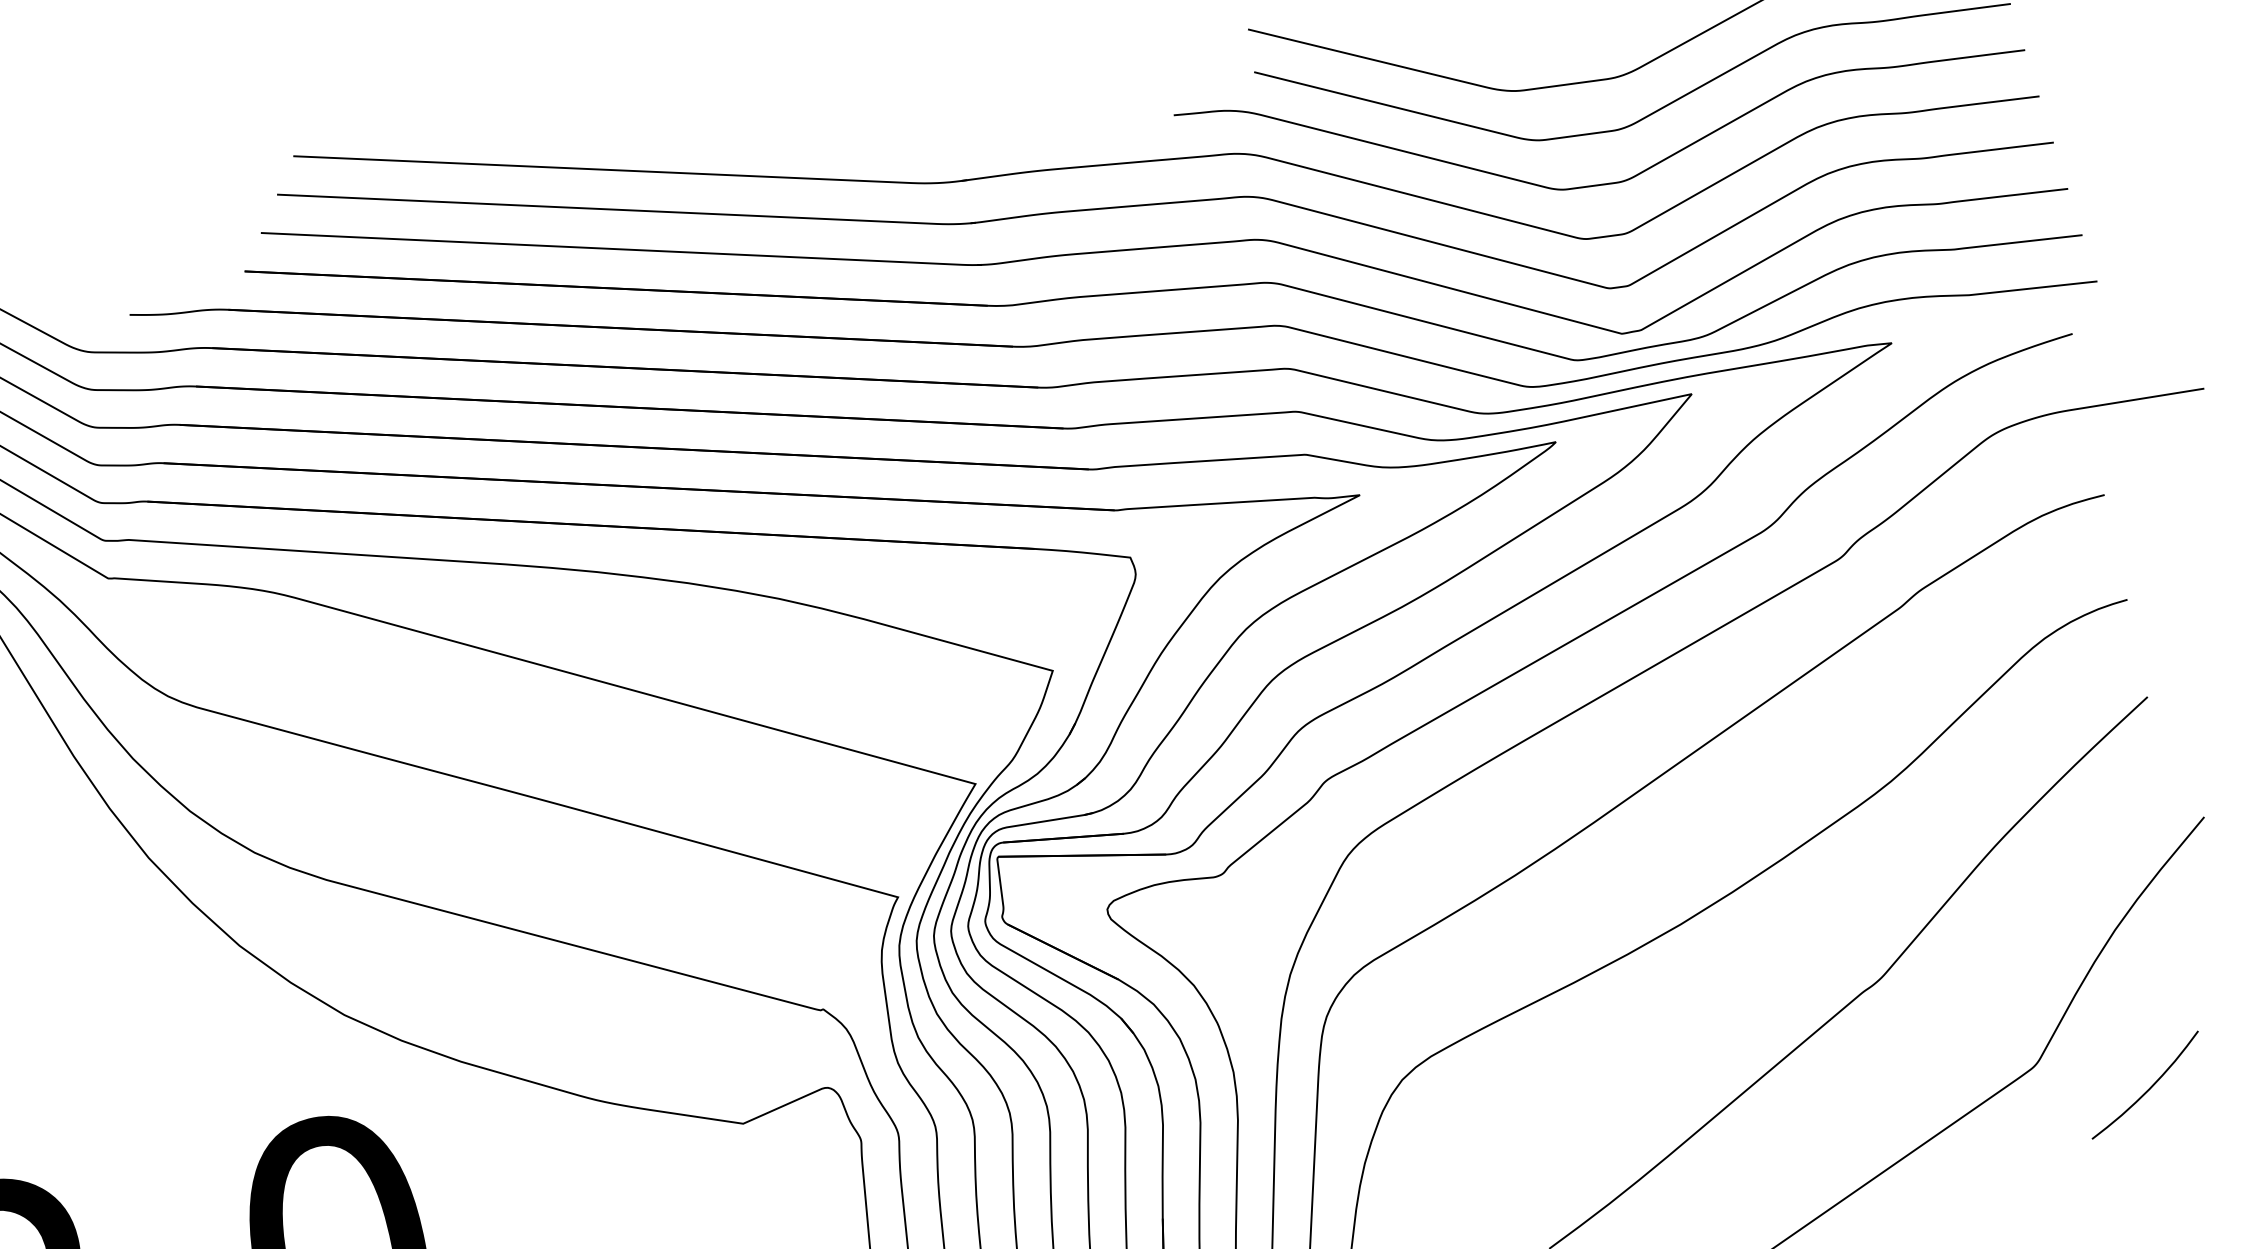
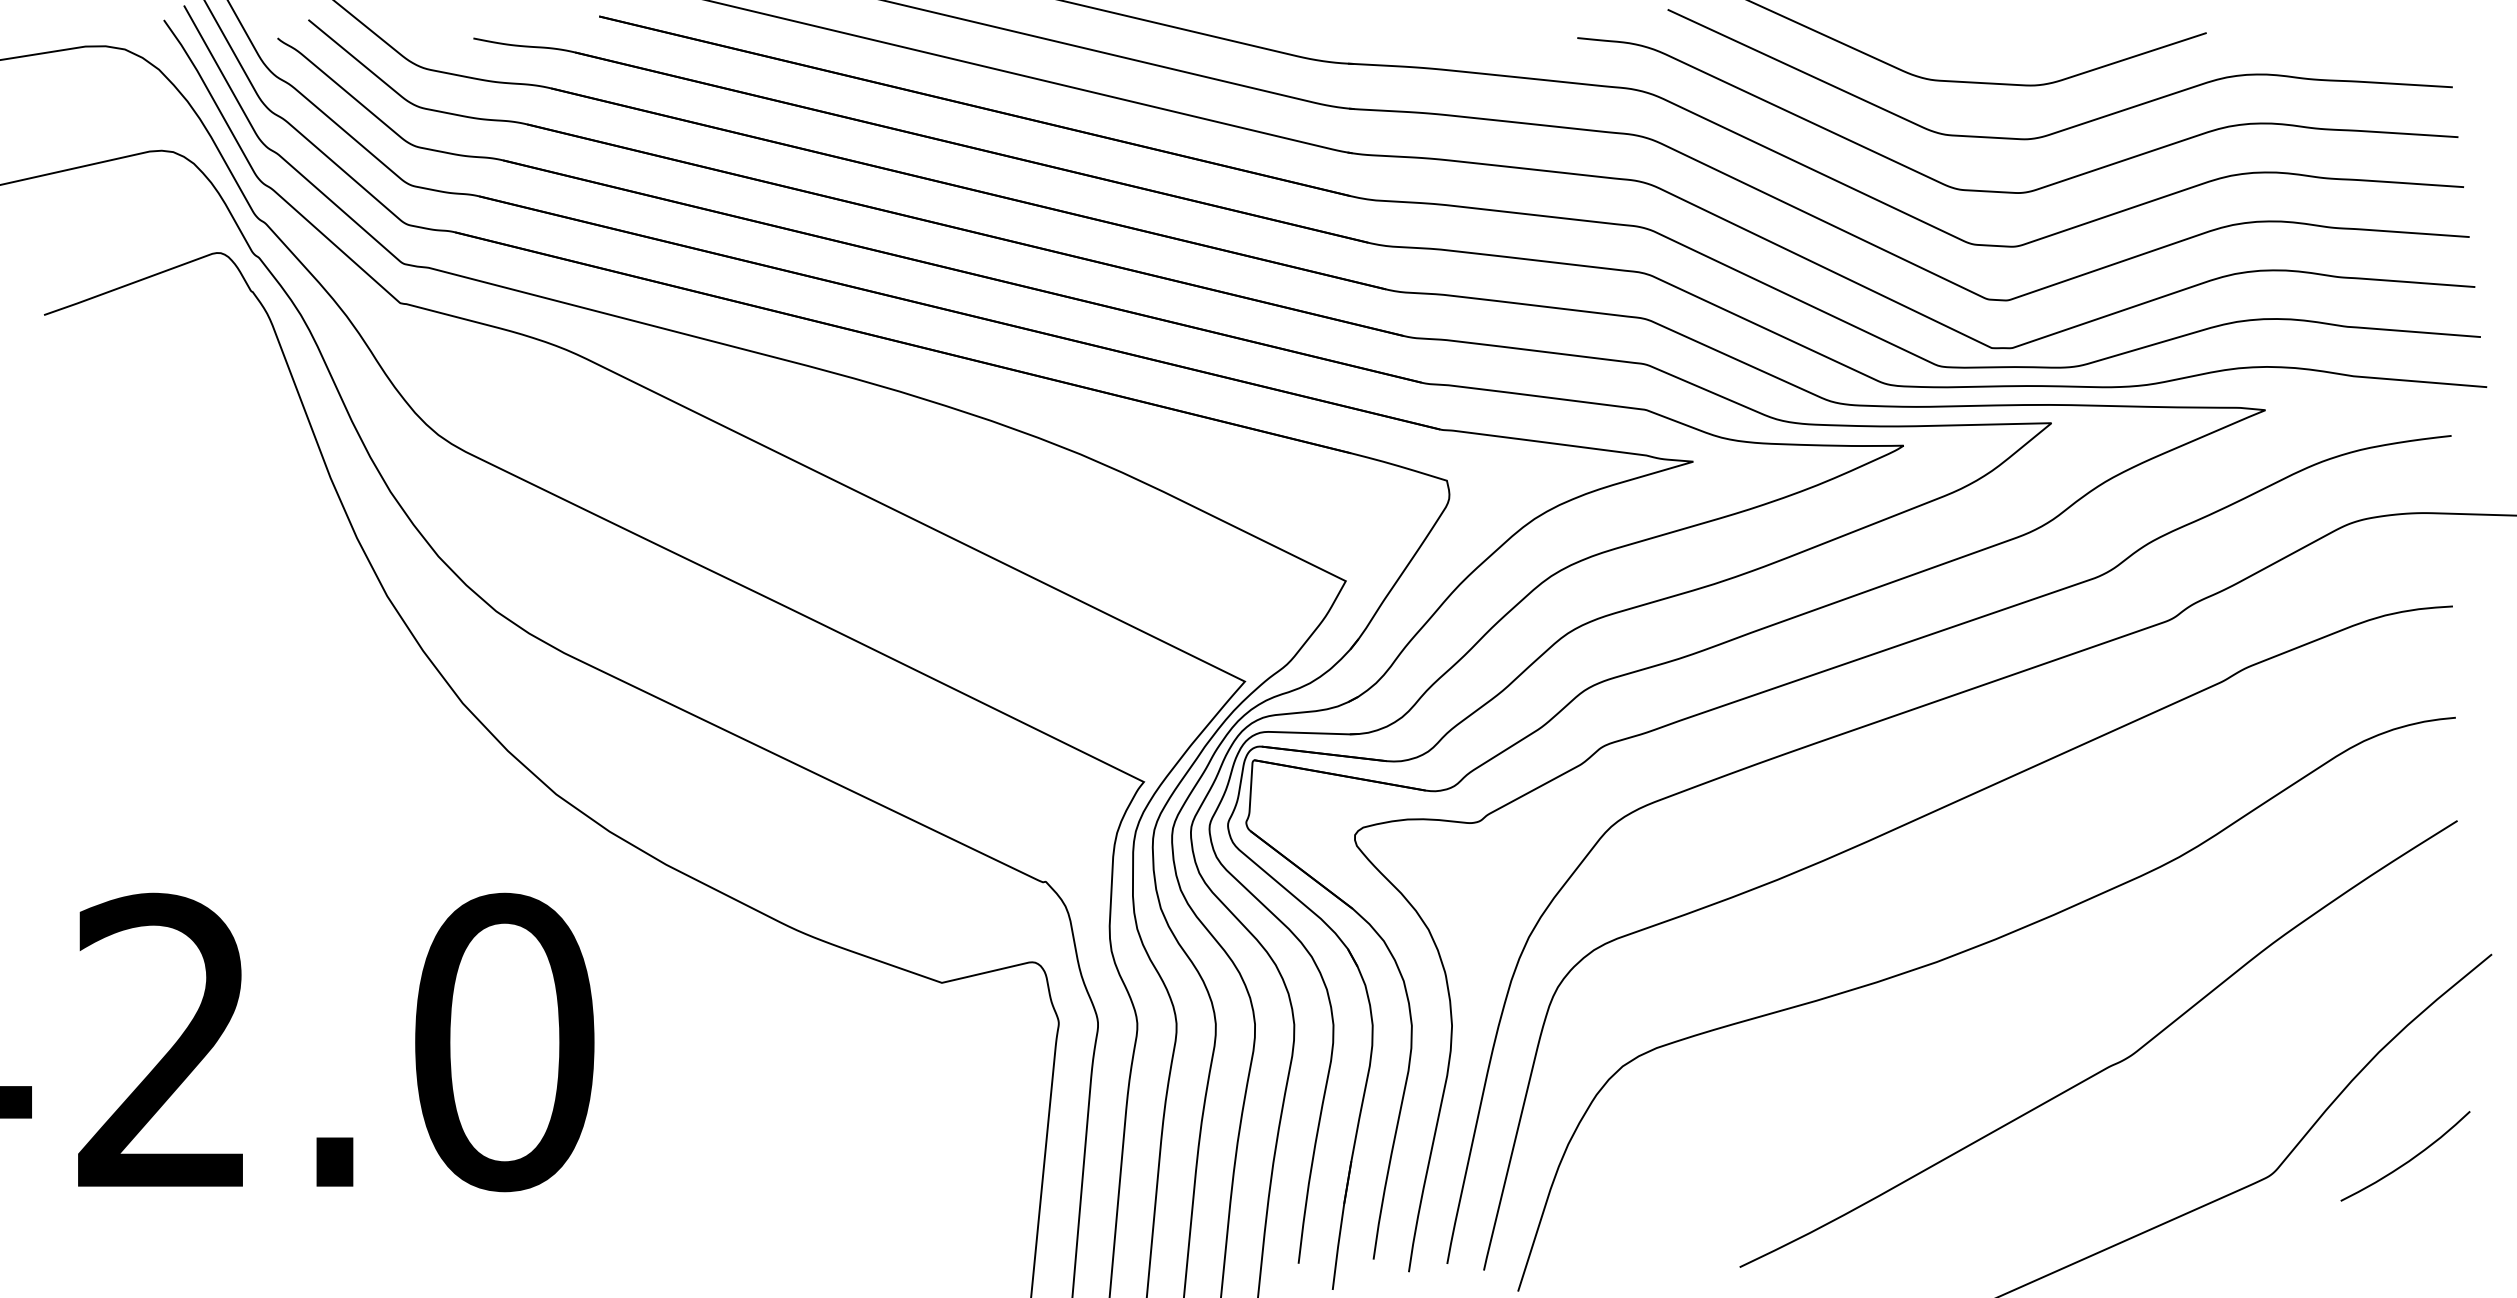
curve: (2149, 1087) -> (2409, 1159), moved

